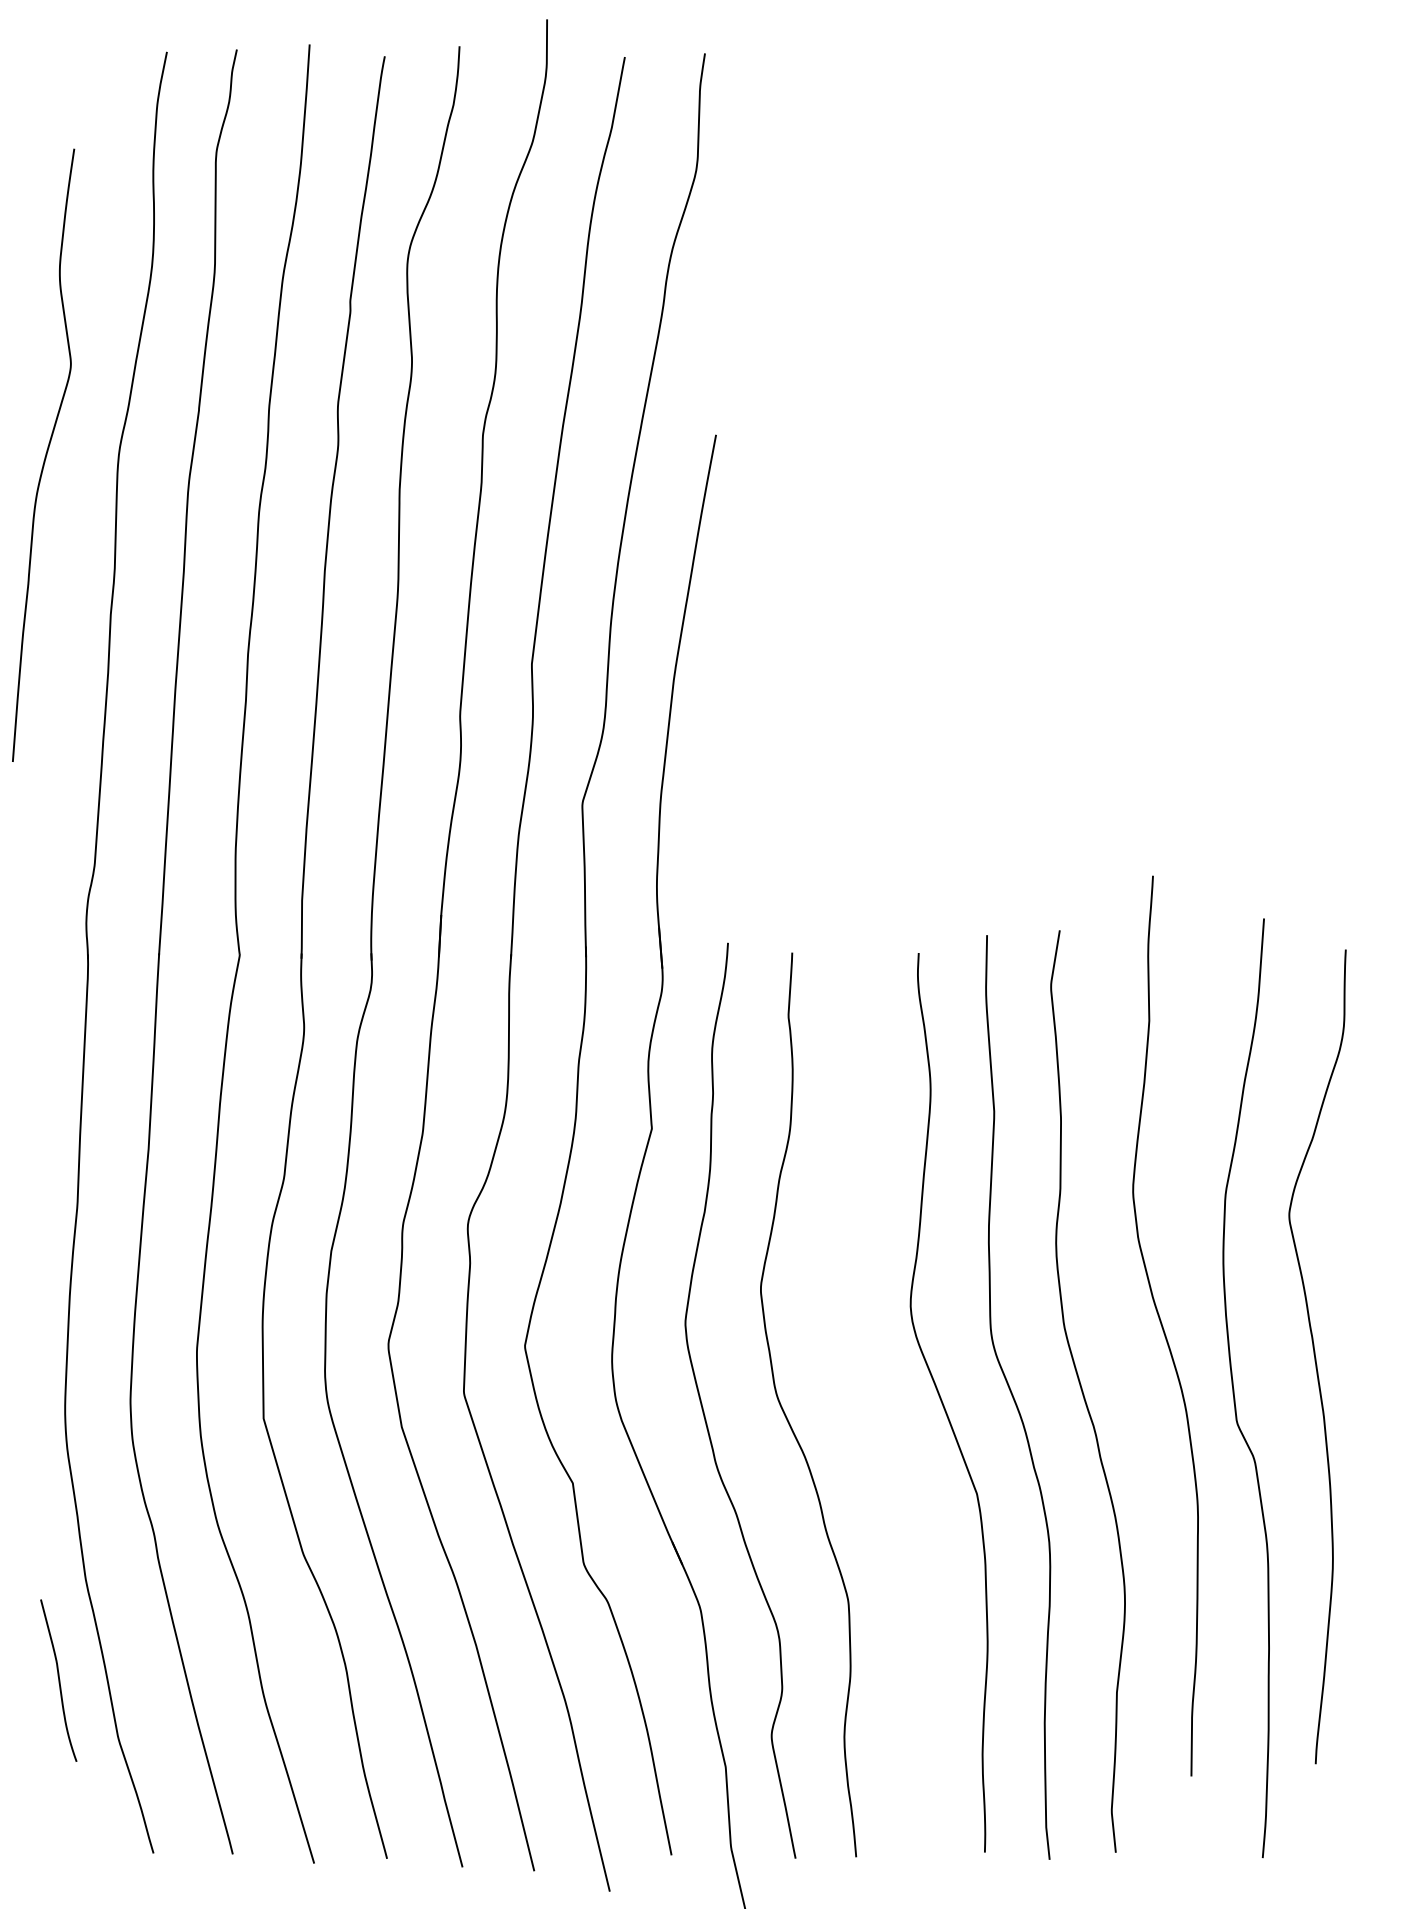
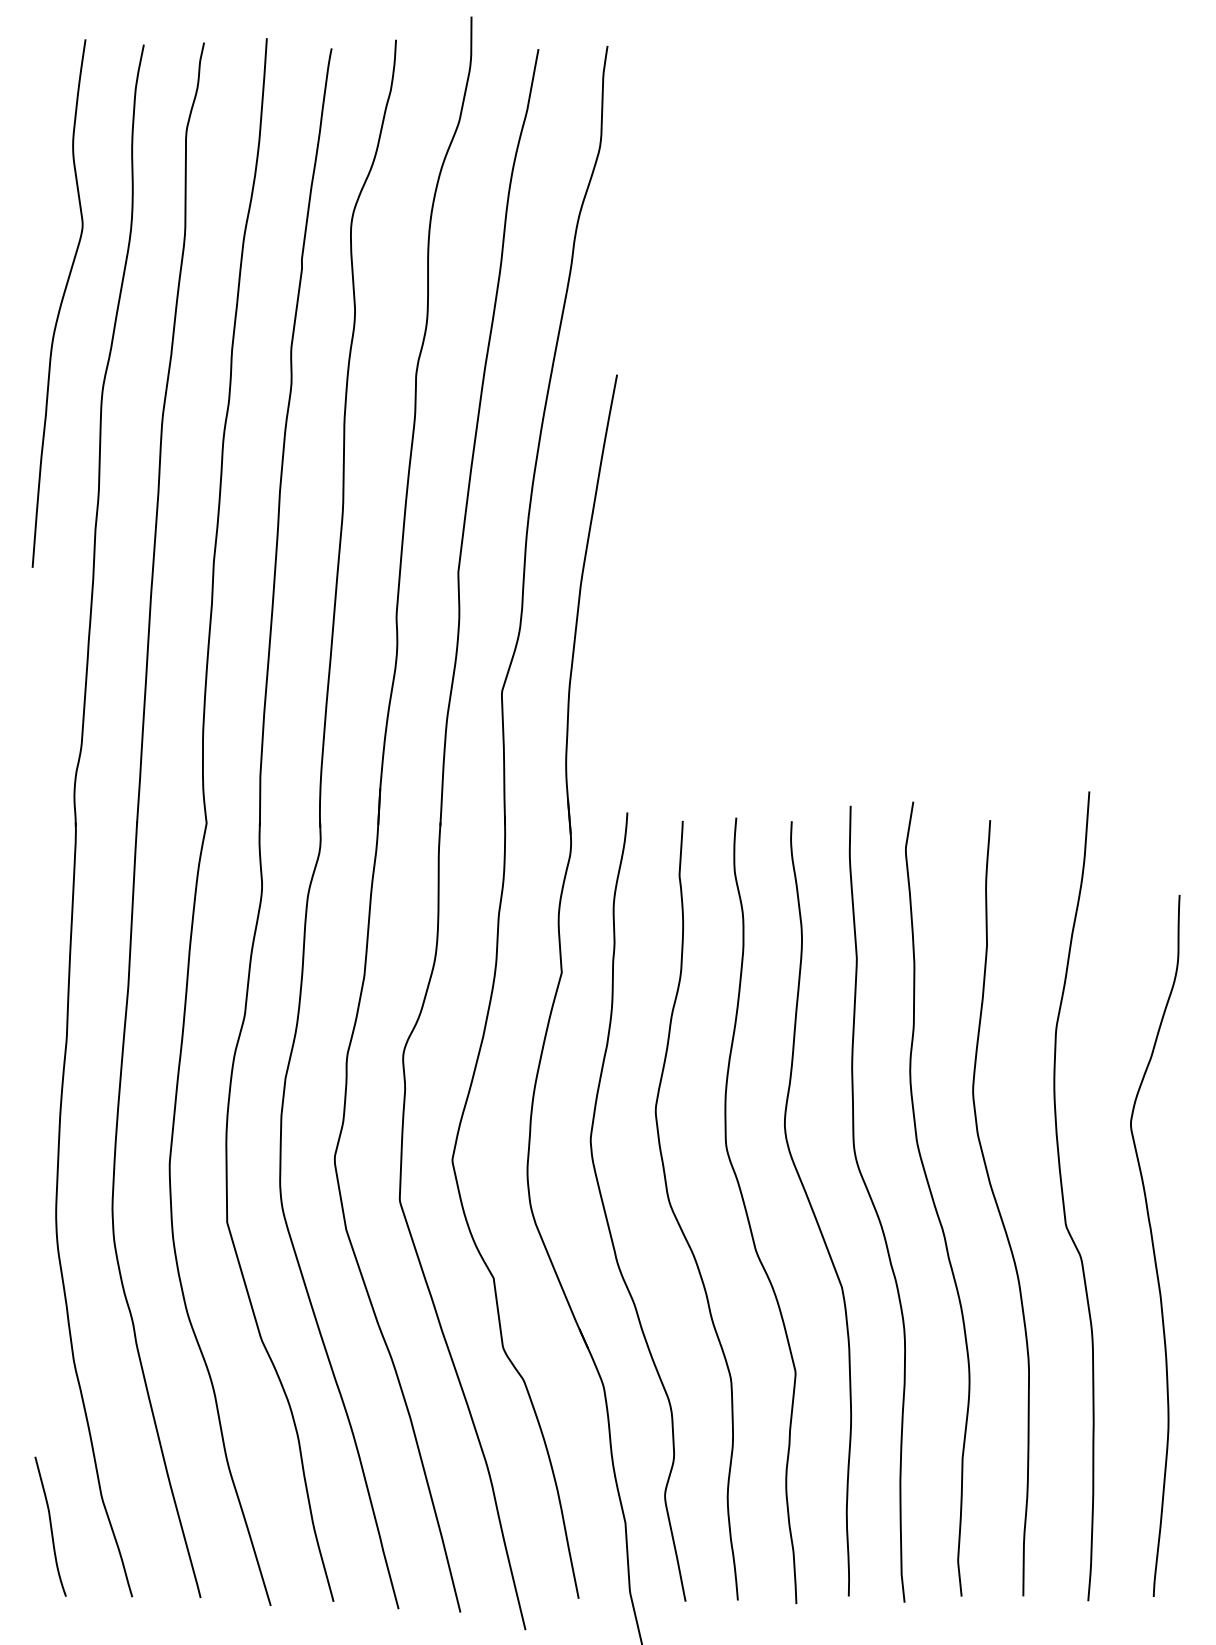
curve: (45, 454) -> (60, 302), moved
curve: (1163, 1326) -> (999, 1208), moved
curve: (1316, 1357) -> (1154, 1246), moved
curve: (867, 1407) -> (747, 1212), added
curve: (58, 1680) -> (50, 1526), moved

